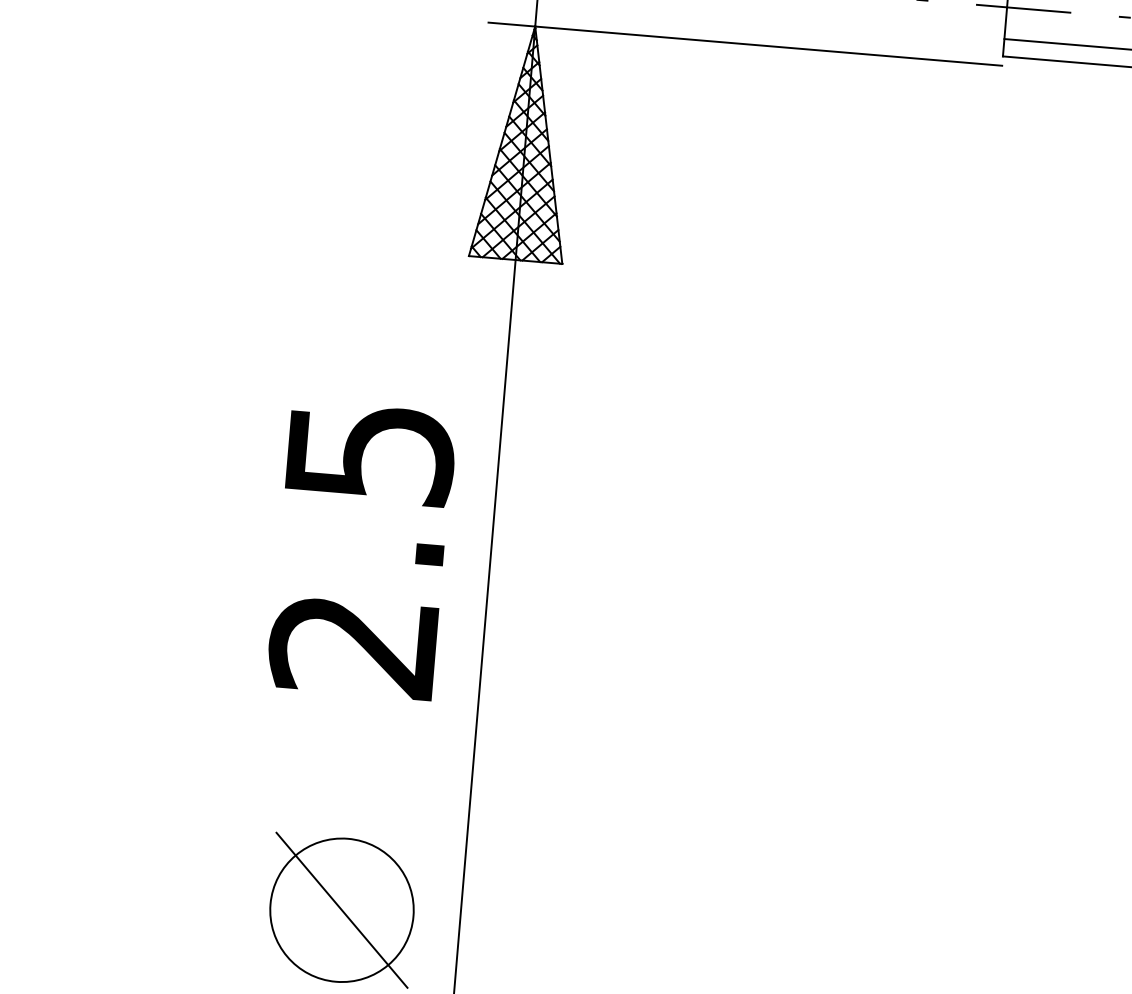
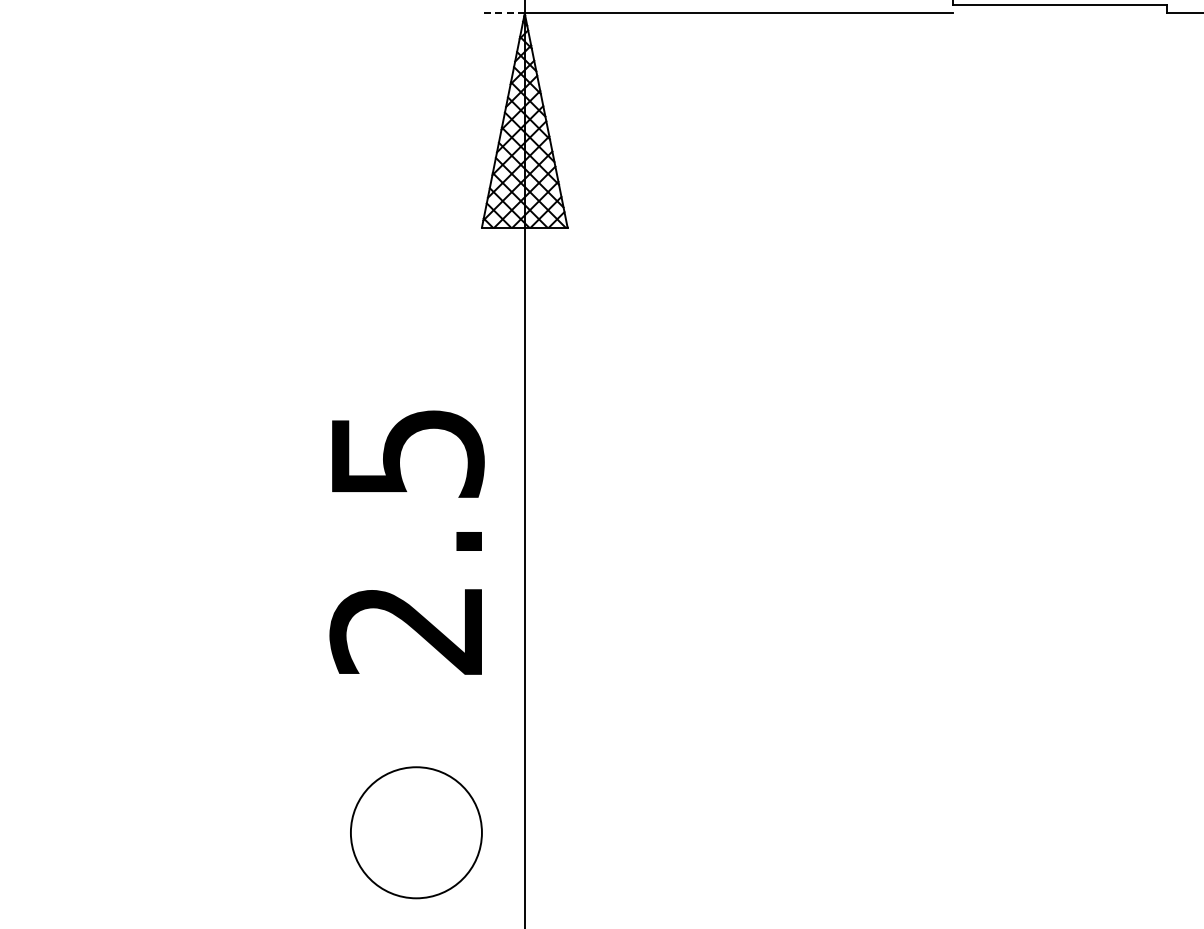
line: (510, 24) -> (502, 13), solid -> dashed
text: (361, 550) -> (406, 542), moved
line: (341, 909) -> (415, 832), removed

